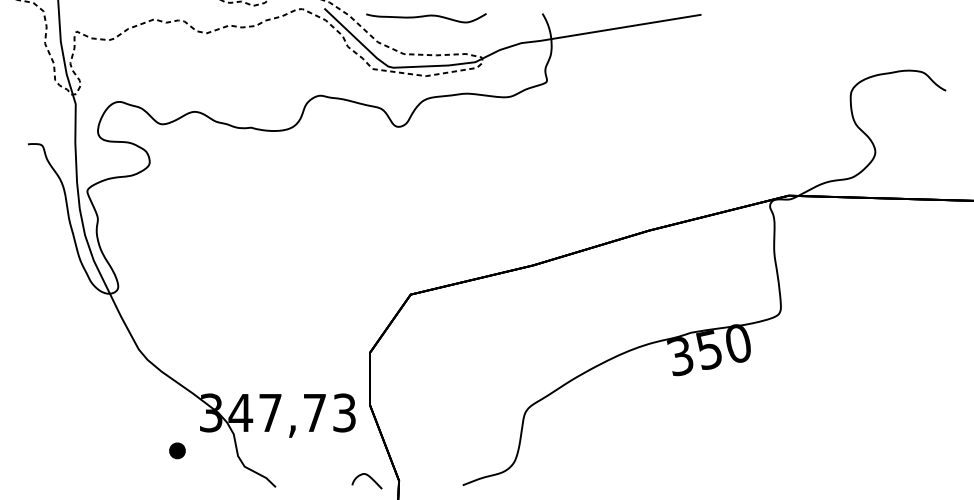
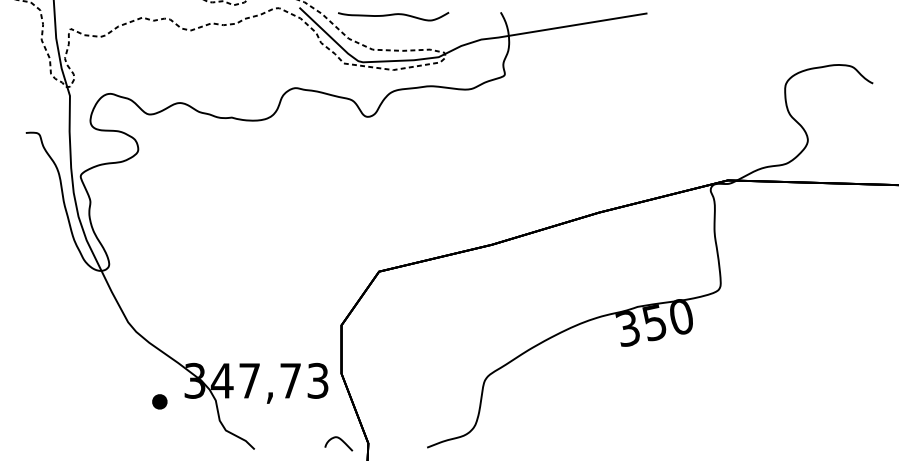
part: (177, 450) -> (159, 401), moved

